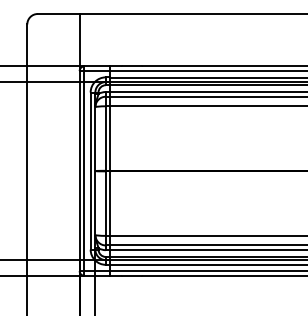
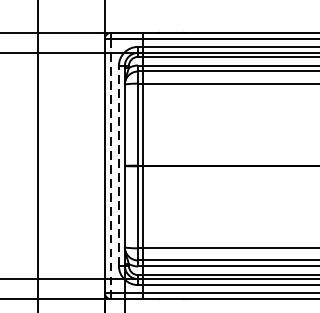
line: (84, 171) -> (111, 166), solid -> dashed
line: (90, 171) -> (118, 166), solid -> dashed

